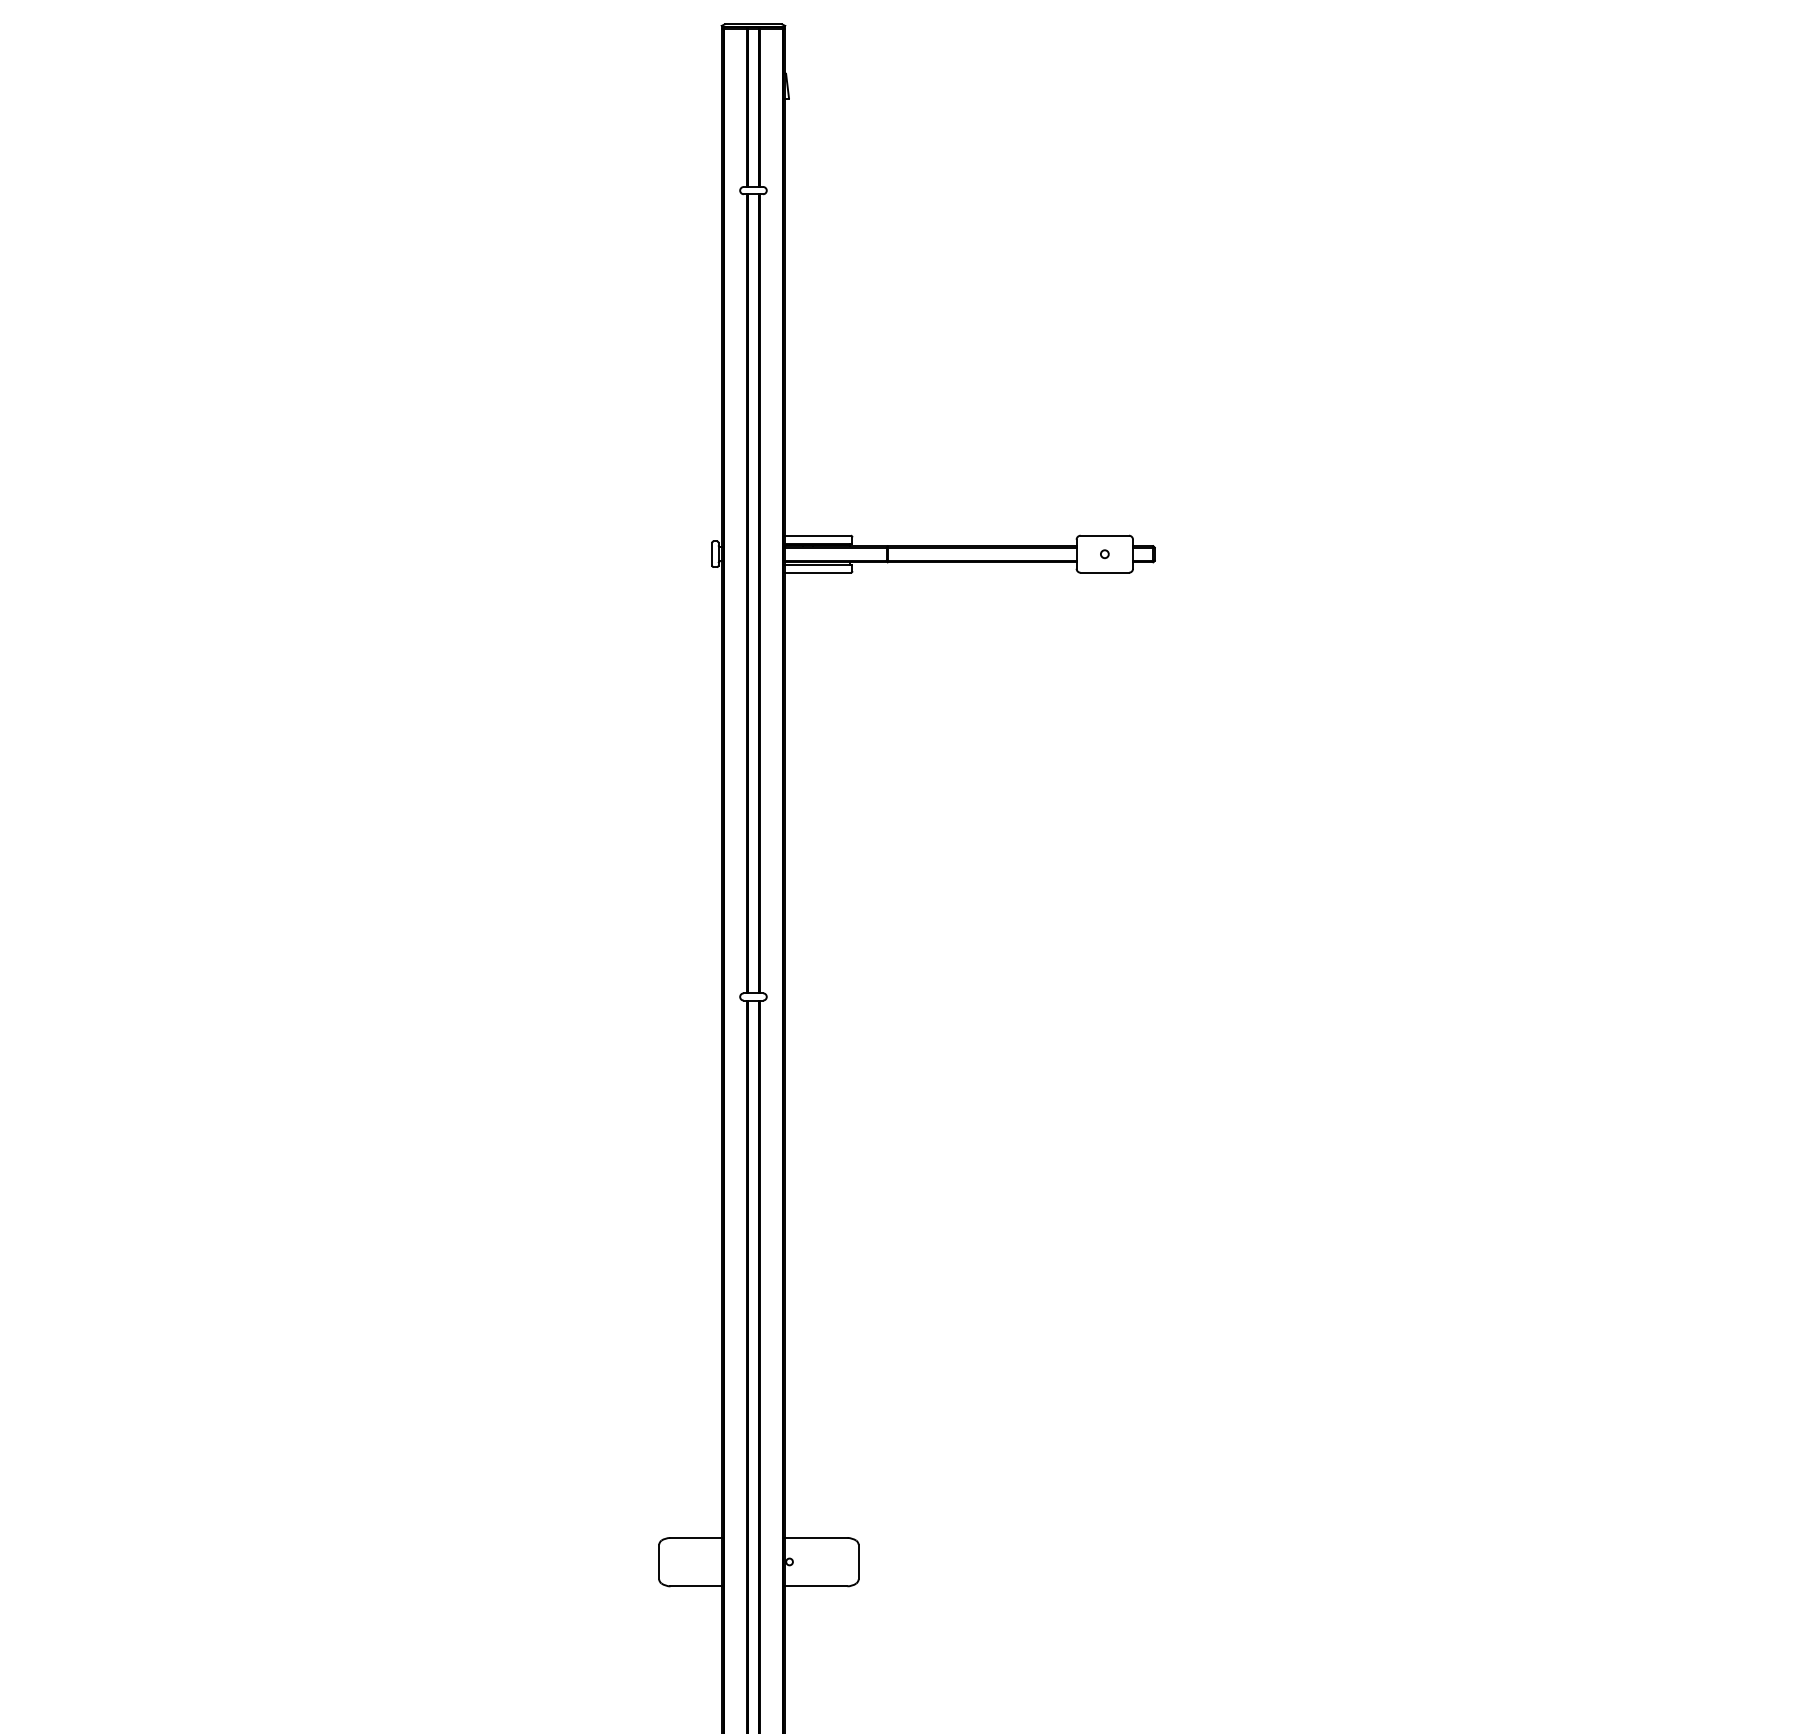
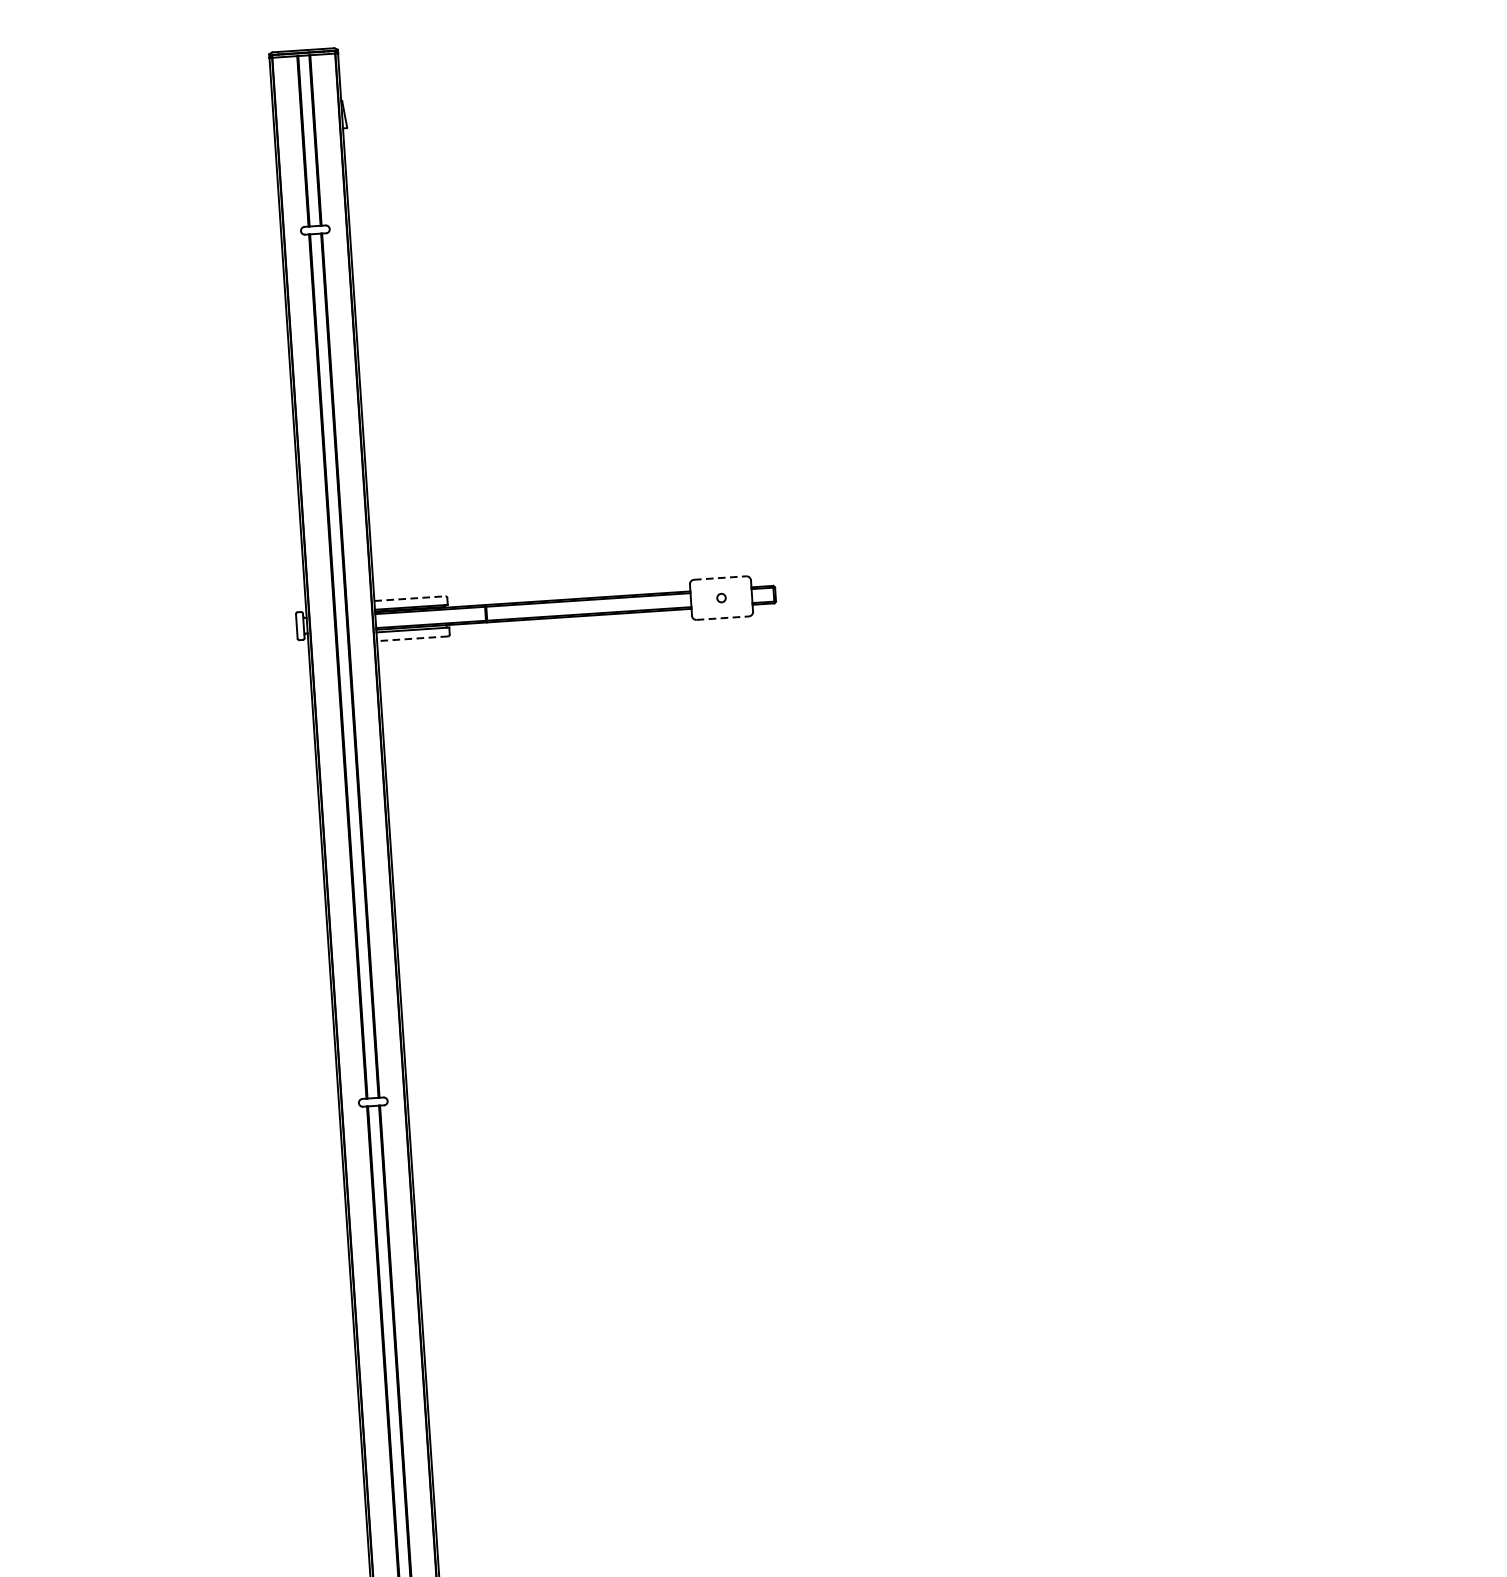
line: (818, 535) -> (410, 598), solid -> dashed
line: (1105, 535) -> (720, 577), solid -> dashed
line: (818, 572) -> (413, 638), solid -> dashed
line: (1105, 572) -> (723, 617), solid -> dashed

